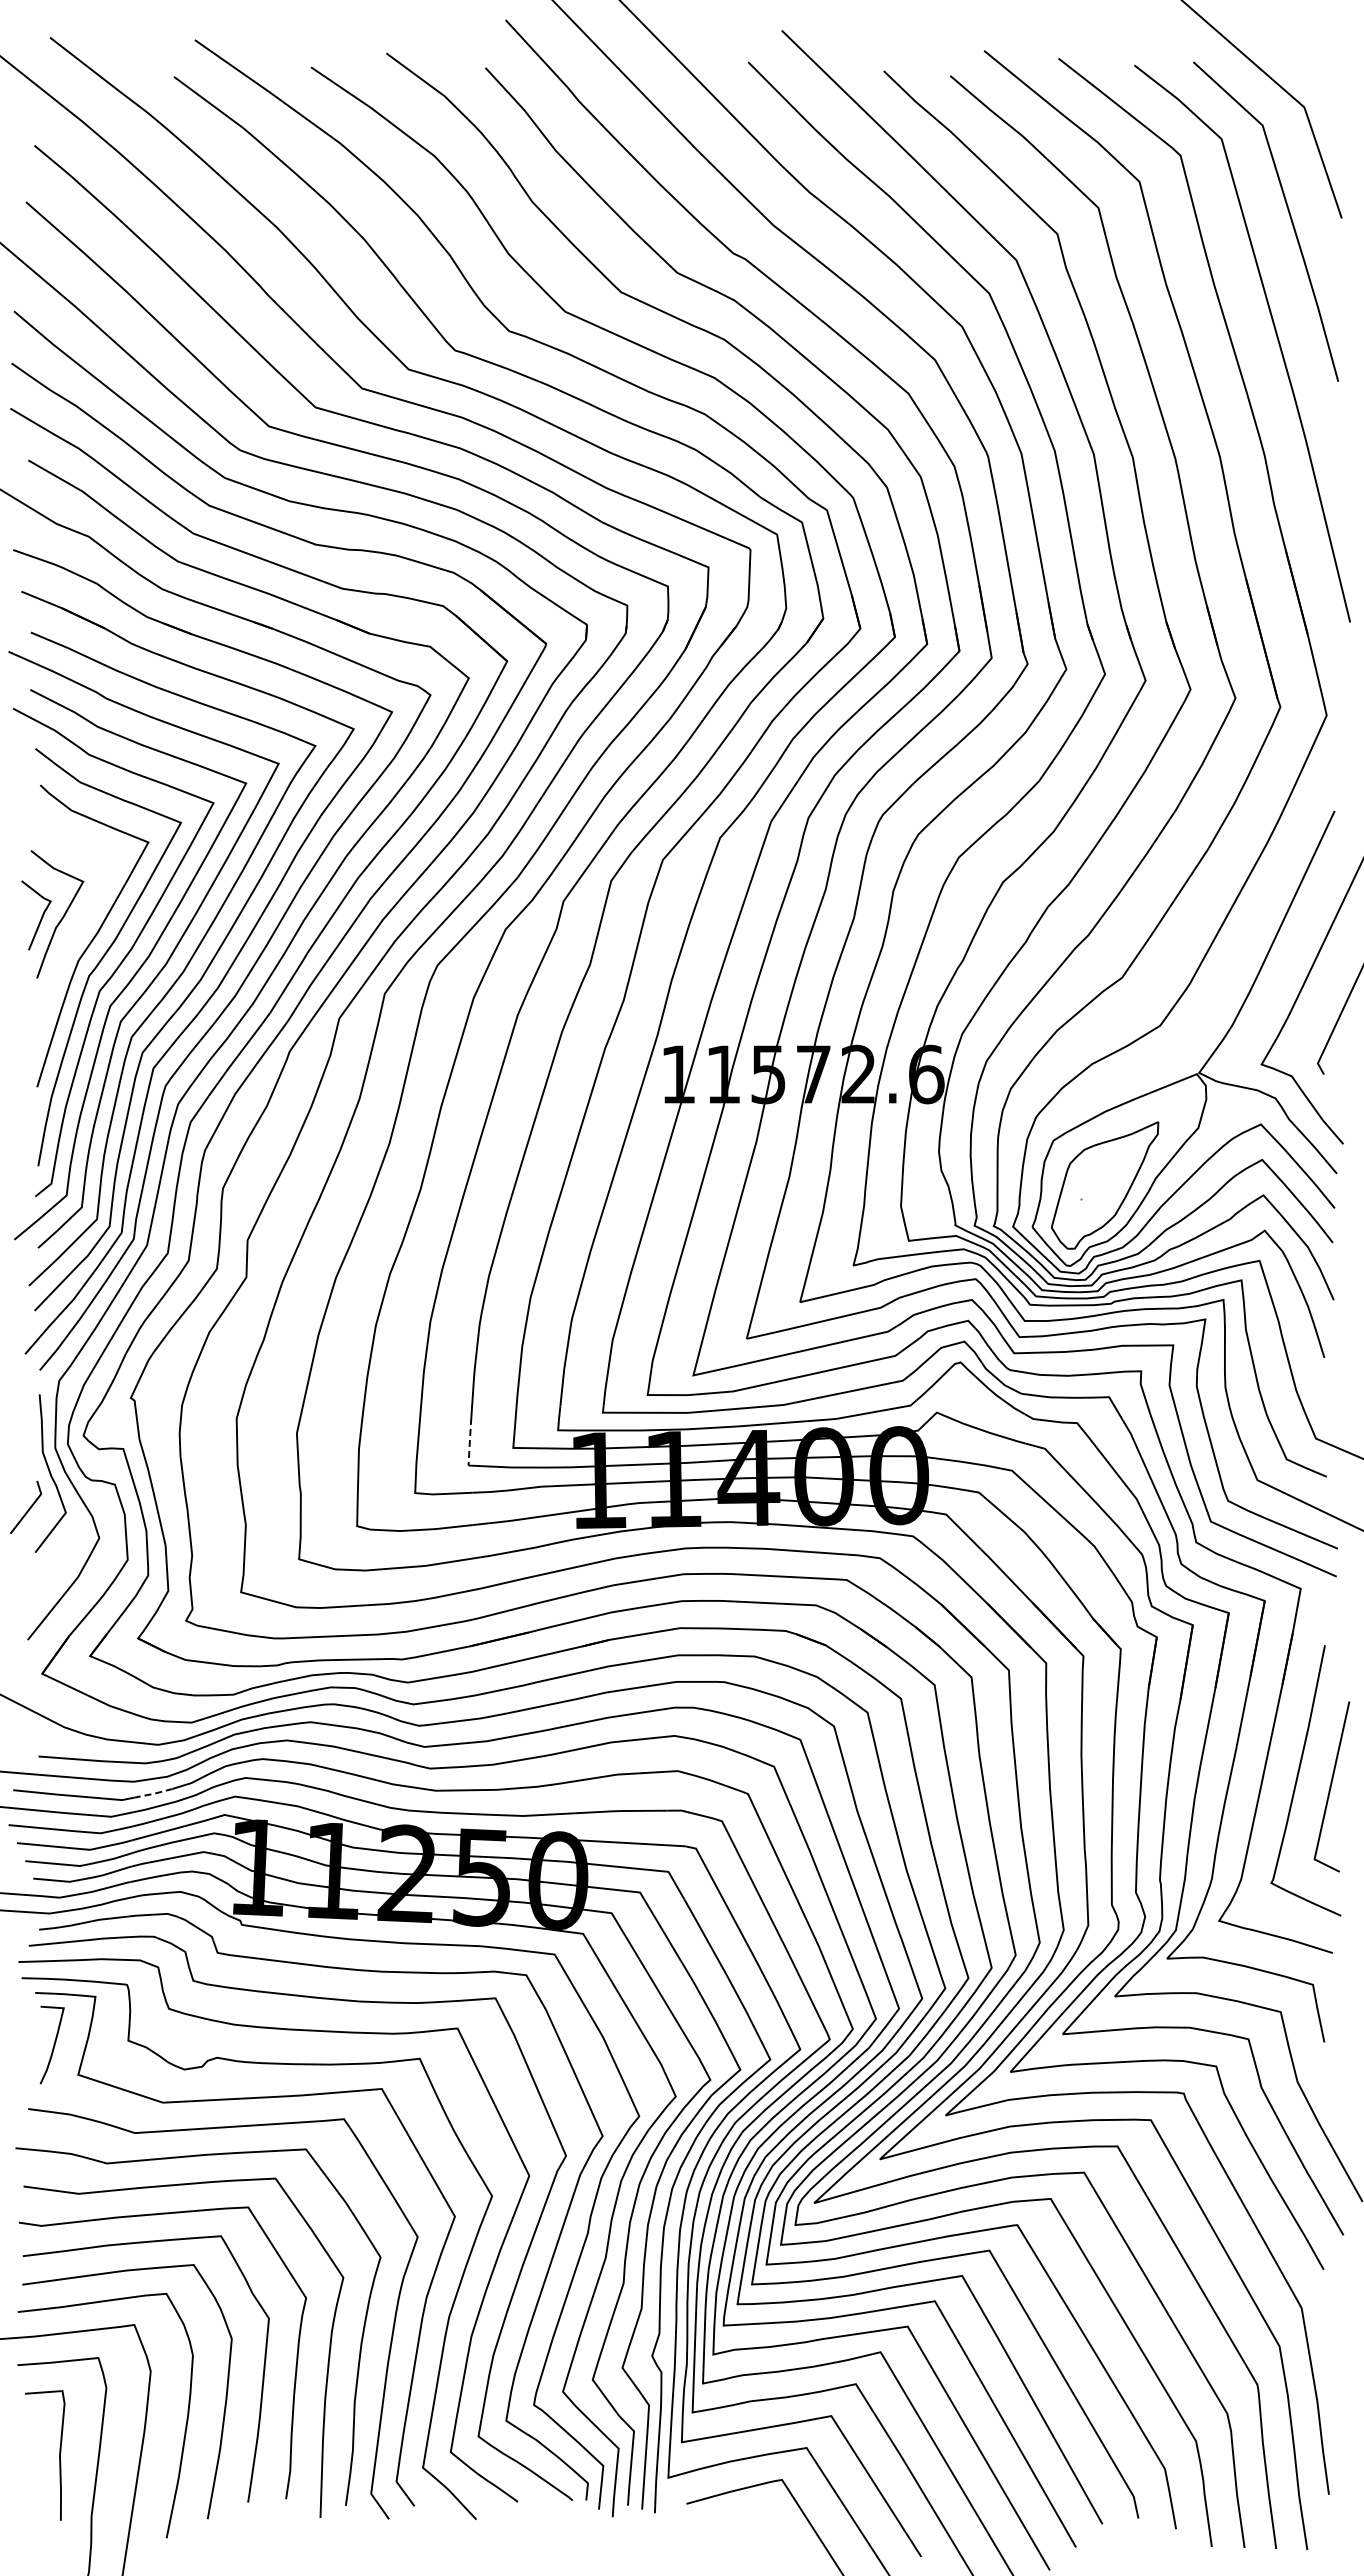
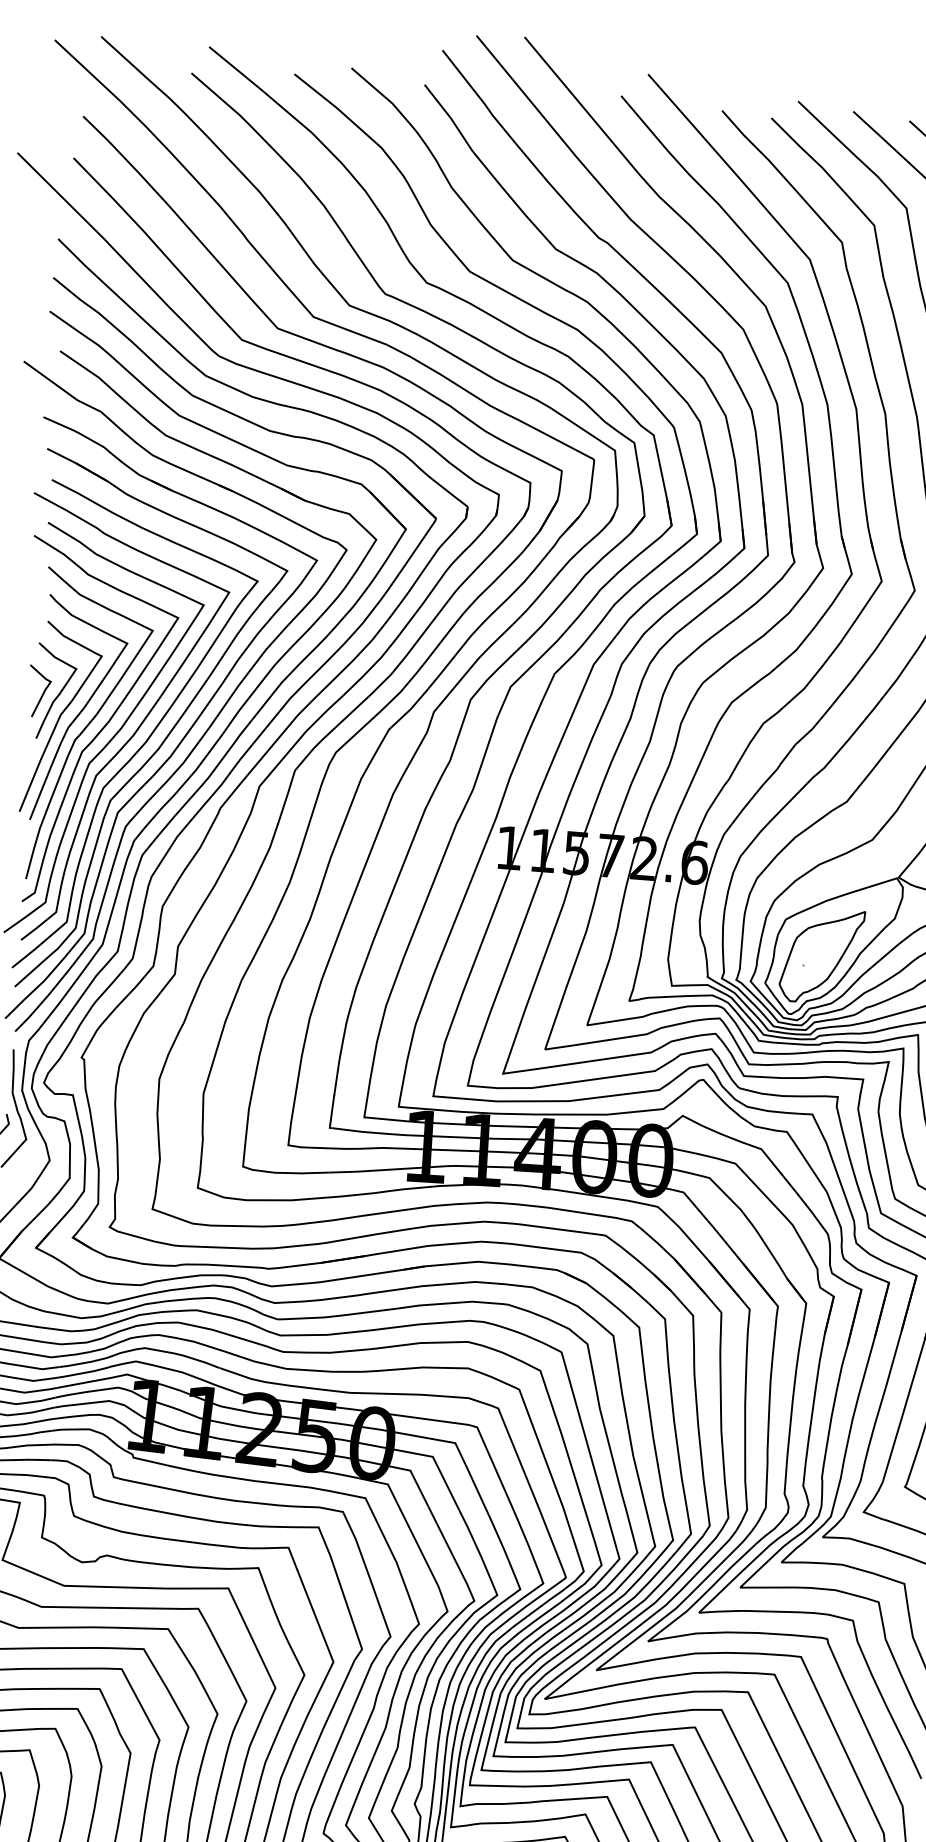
curve: (67, 947) -> (60, 717), added
line: (469, 1445) -> (331, 1112), dashed -> solid
line: (154, 1793) -> (75, 1354), dashed -> solid

